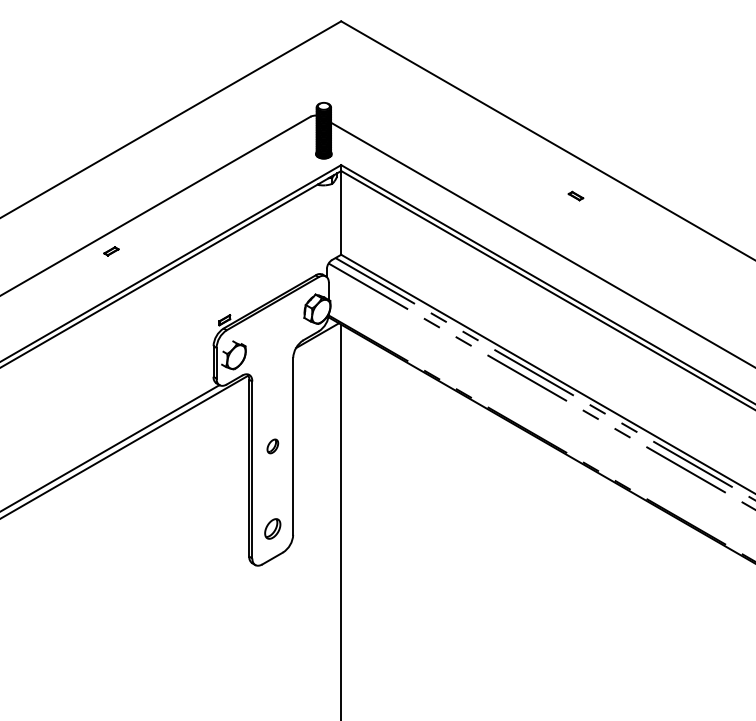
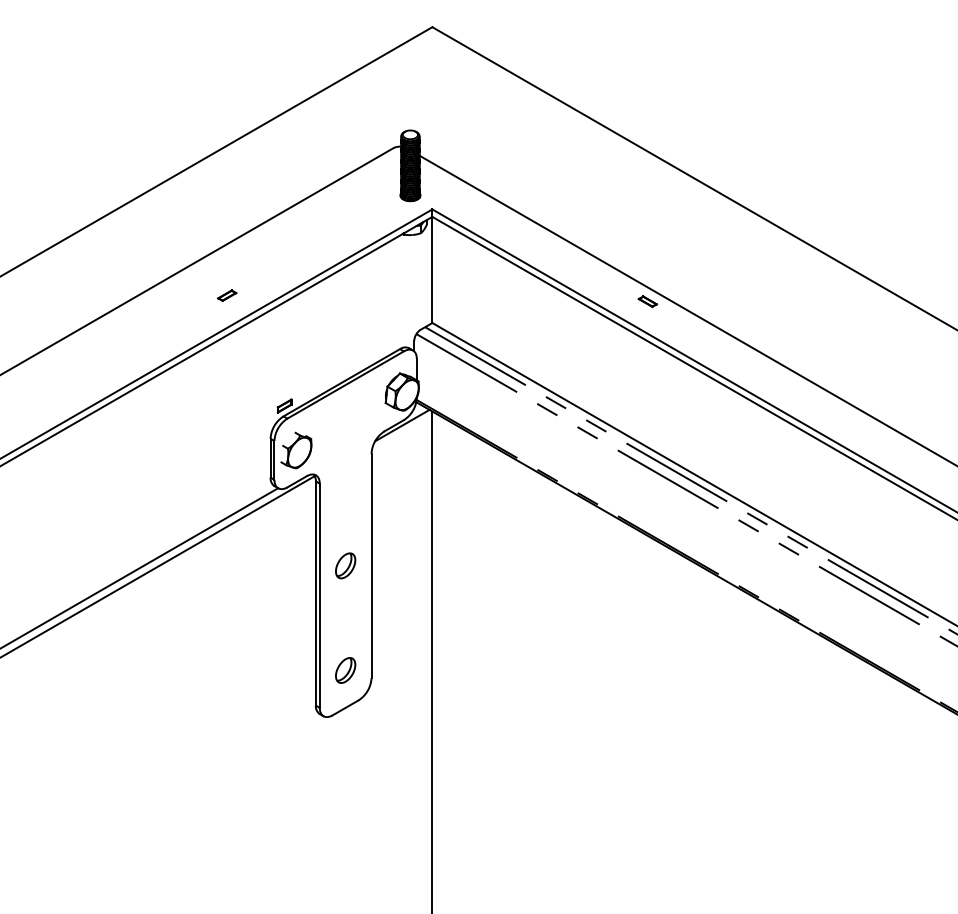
part: (575, 195) -> (647, 301), moved
part: (111, 251) -> (227, 295), moved
part: (272, 446) -> (345, 565), size x1.43

